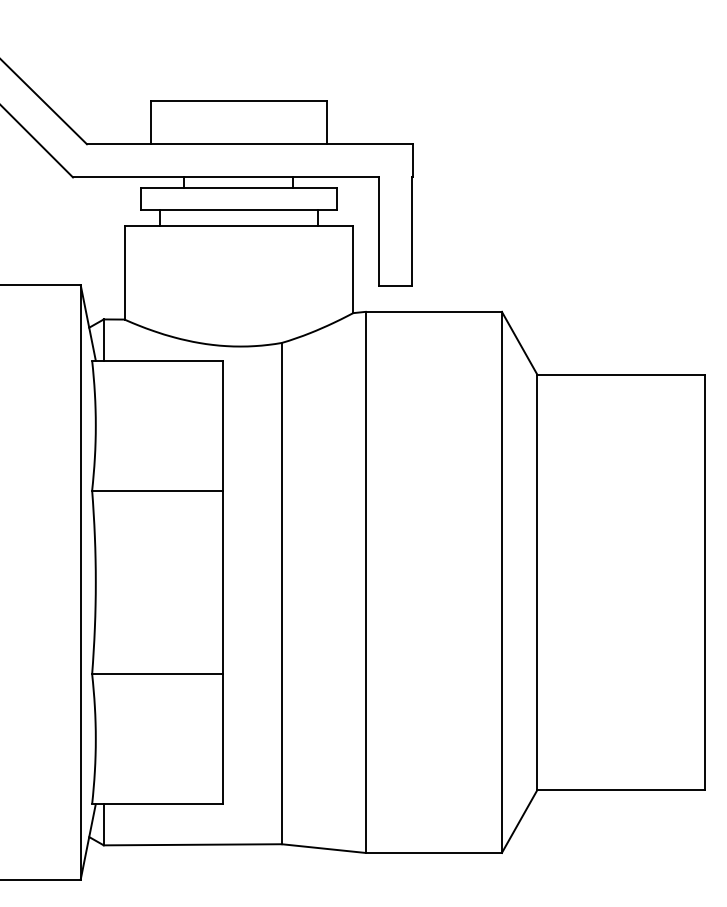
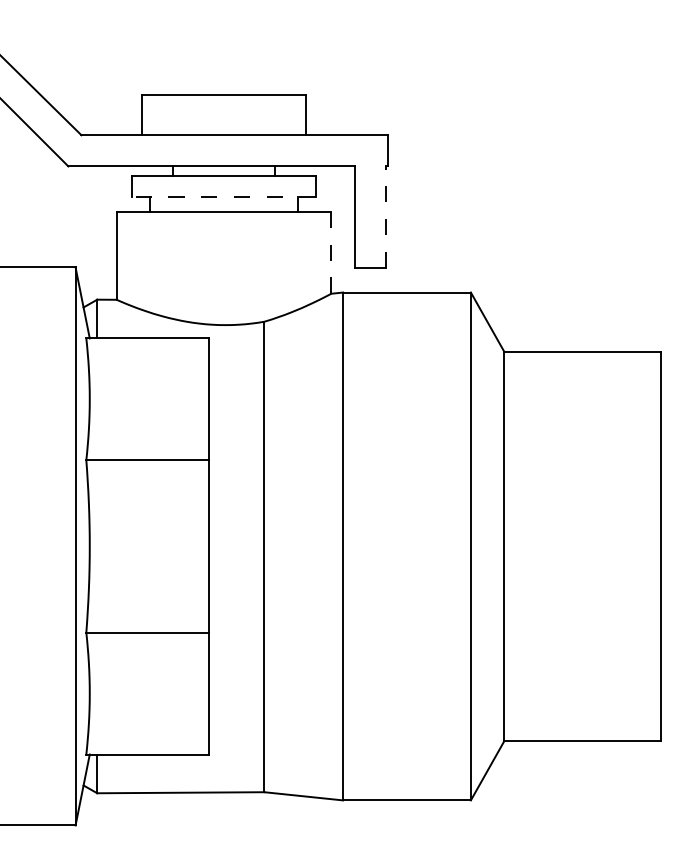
line: (239, 209) -> (224, 196), solid -> dashed
line: (411, 231) -> (386, 217), solid -> dashed
line: (353, 269) -> (331, 252), solid -> dashed

